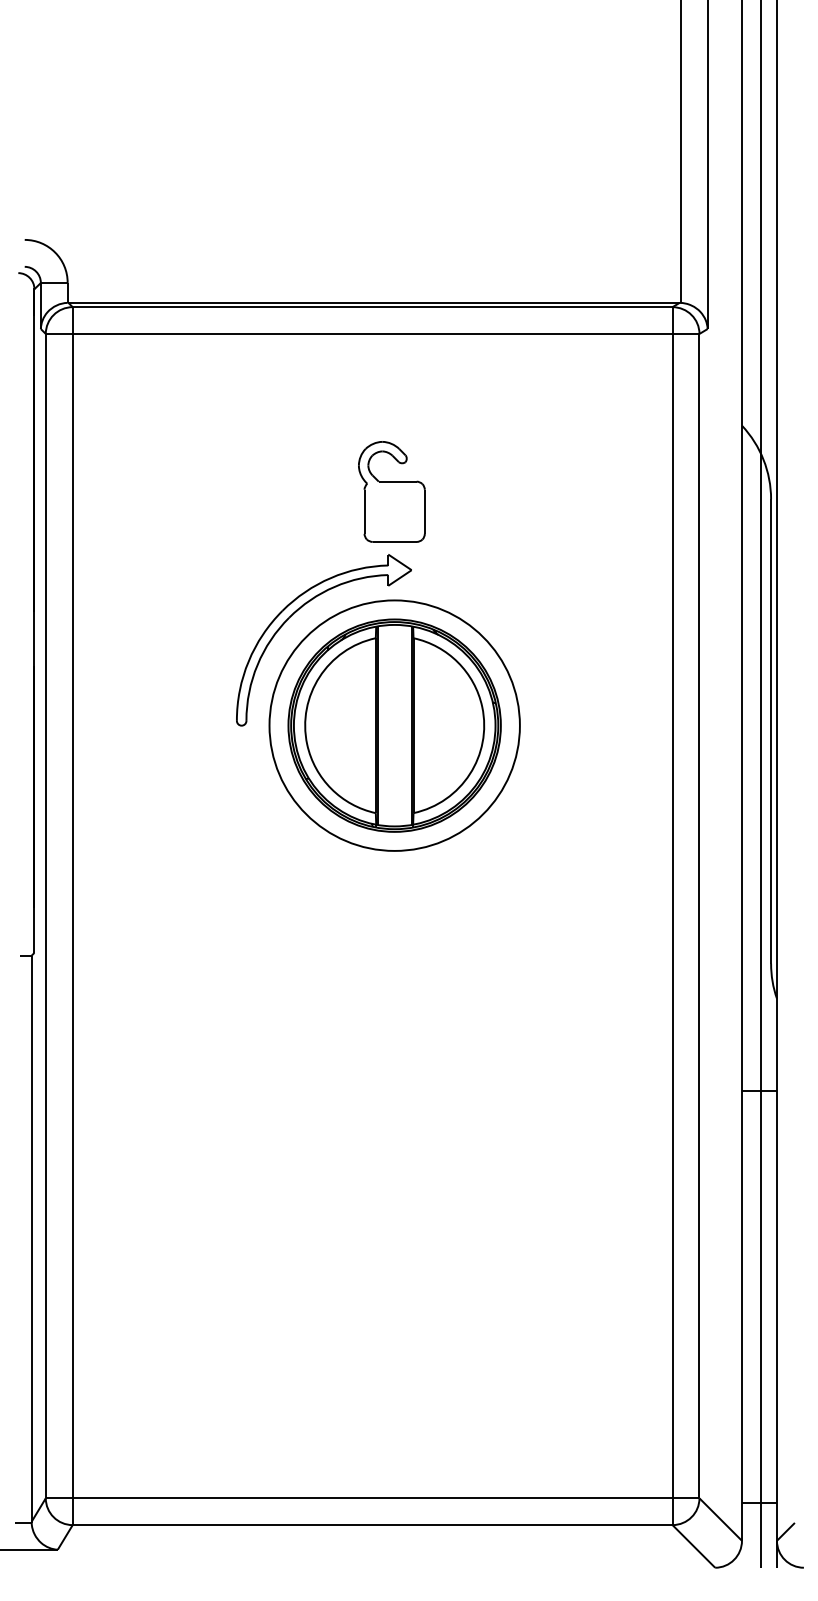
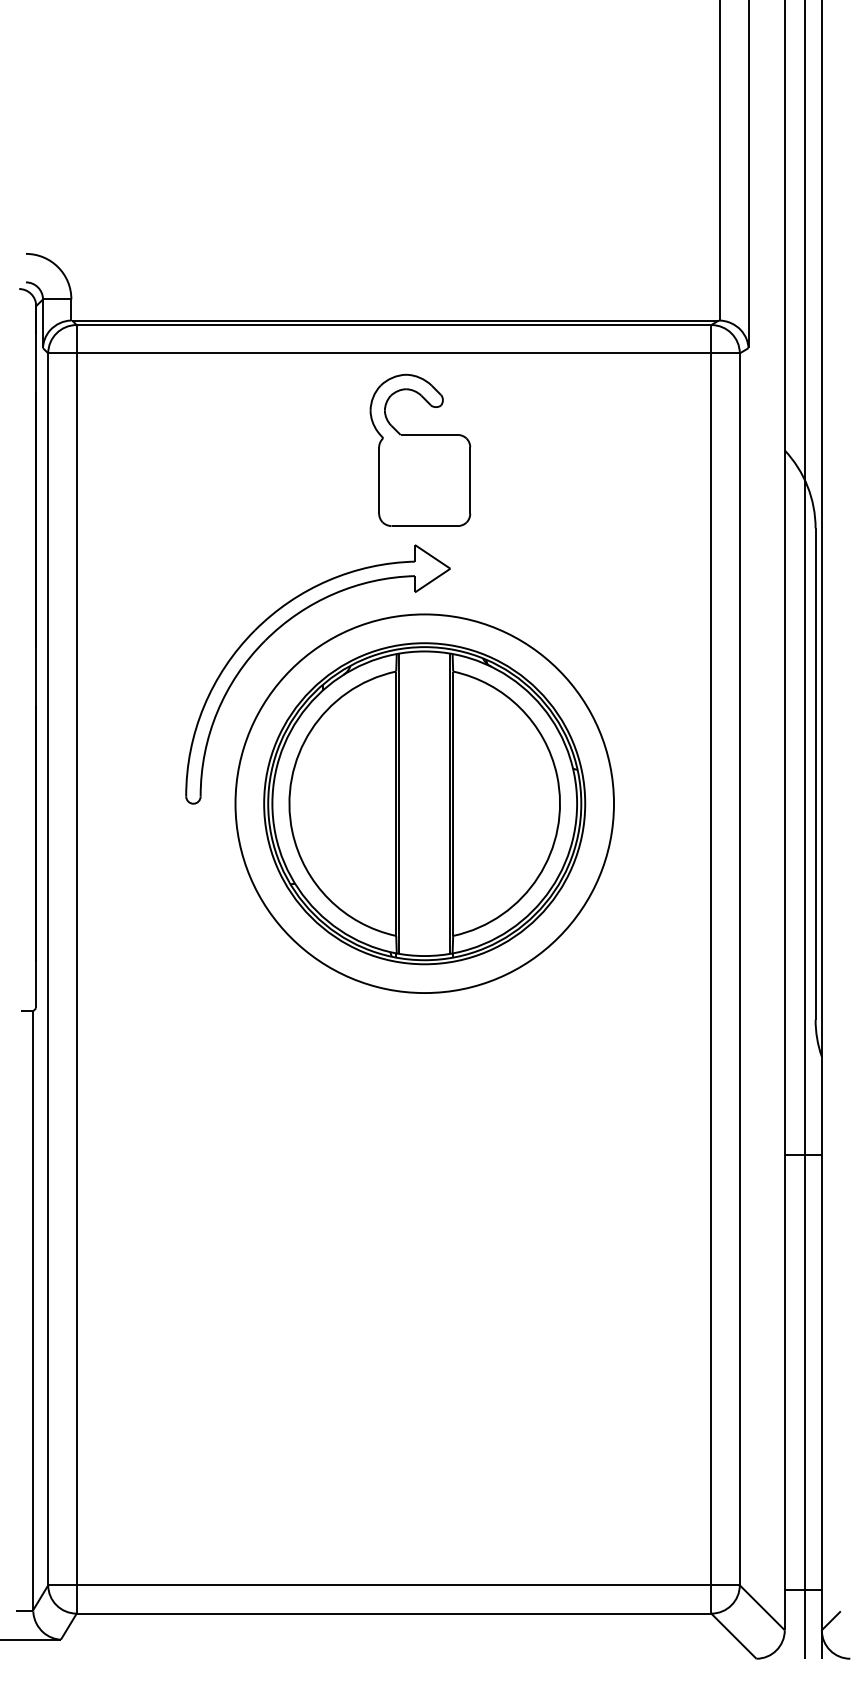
part: (378, 646) -> (400, 684), size x1.43

